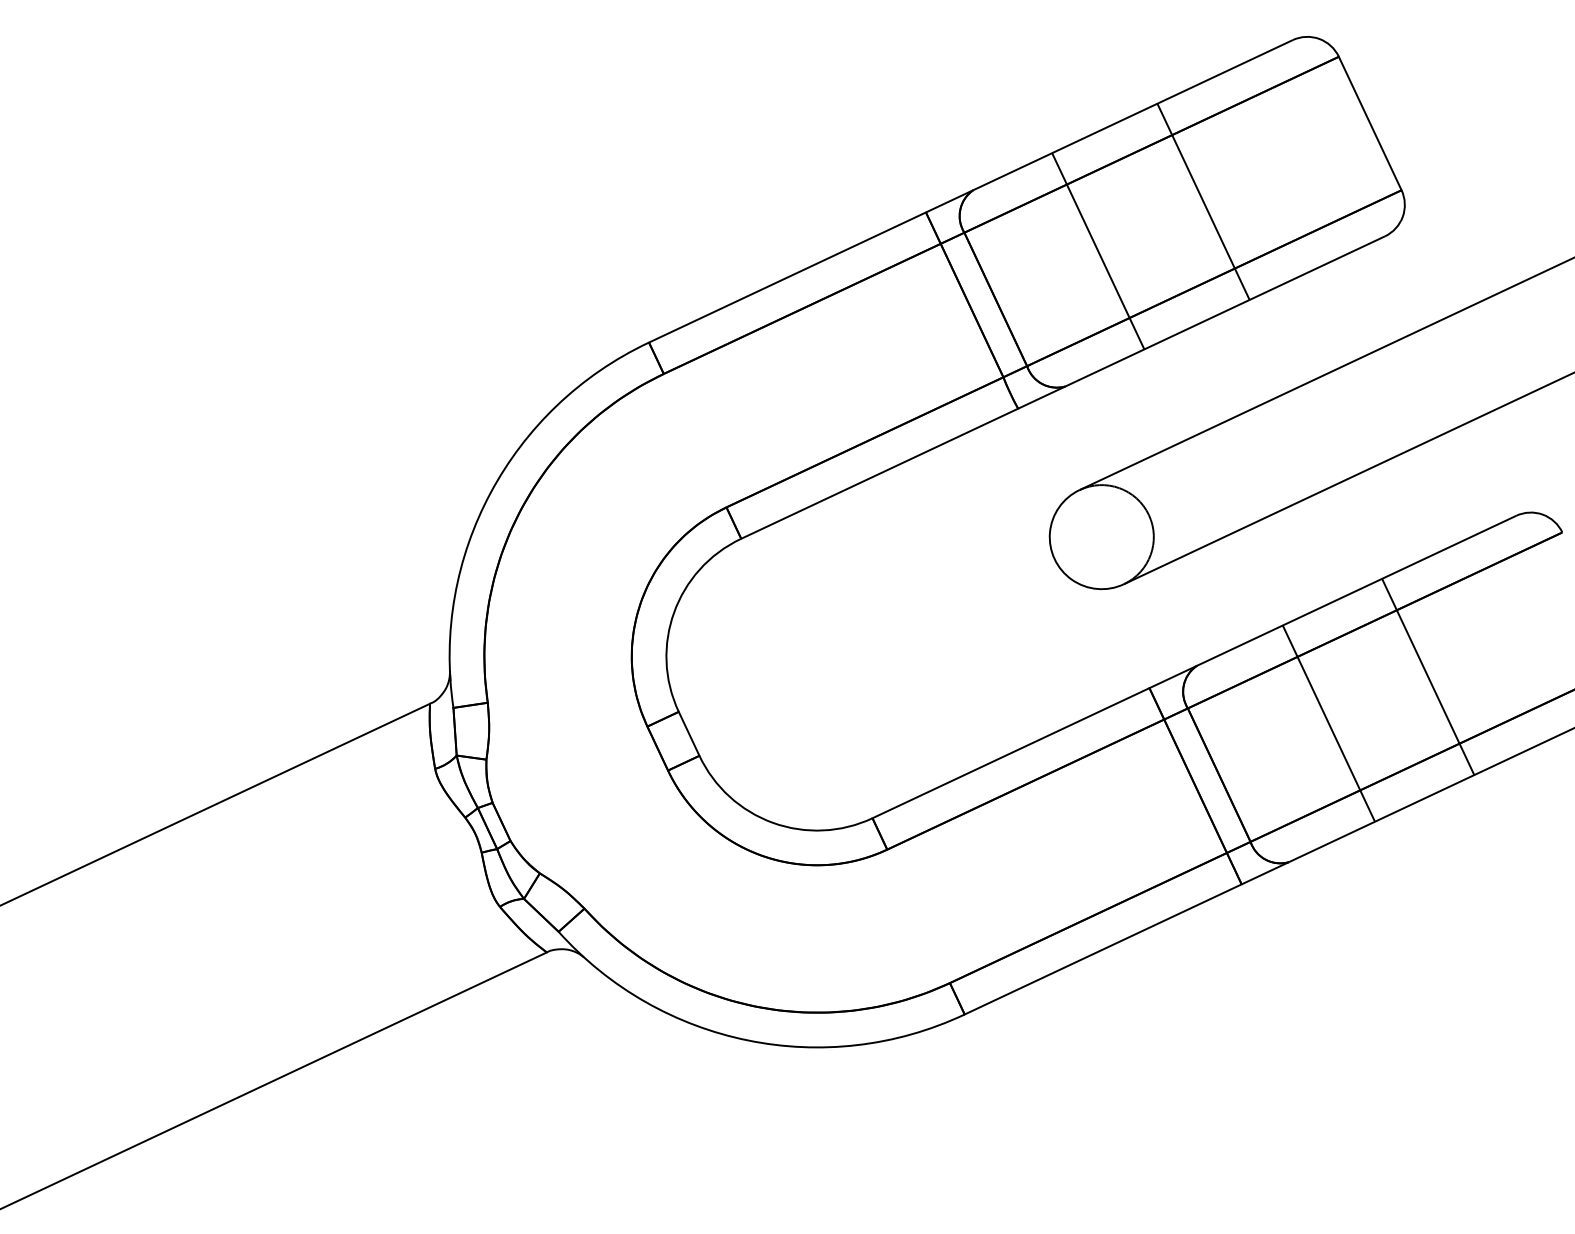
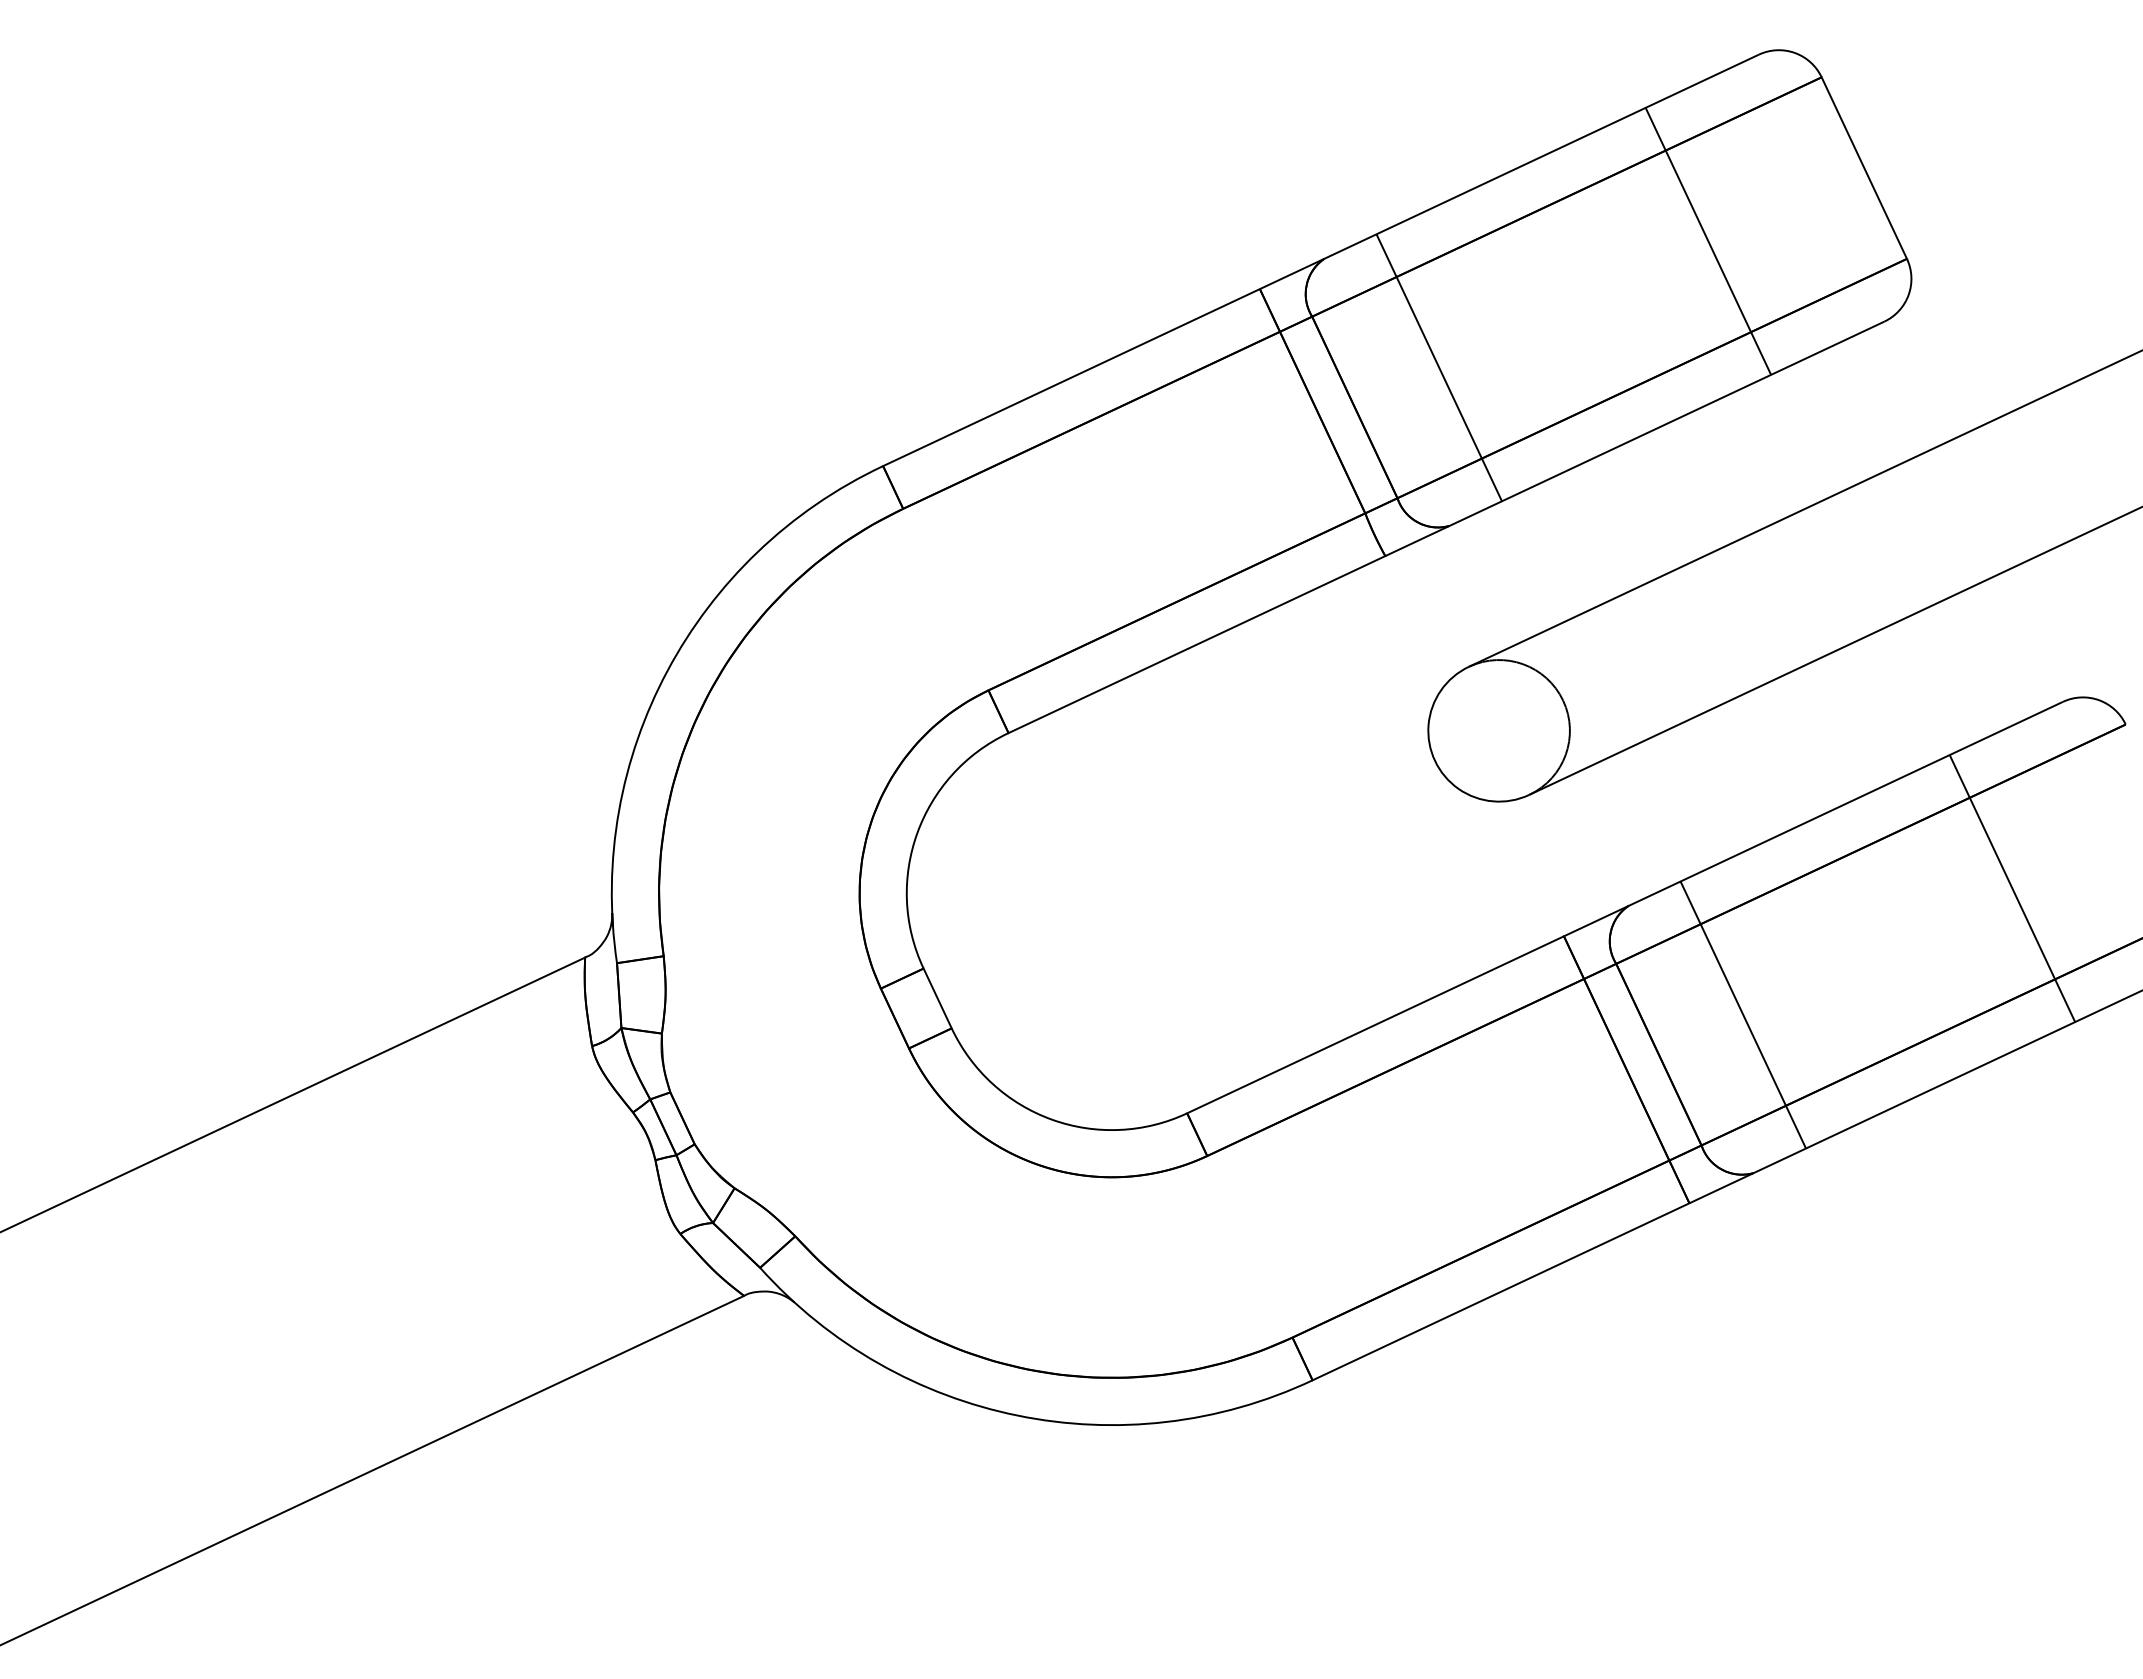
line: (1203, 200) -> (1708, 240), moved
line: (1097, 250) -> (1438, 367), moved
line: (1428, 677) -> (2012, 888), moved
line: (1329, 723) -> (1743, 1014), moved

